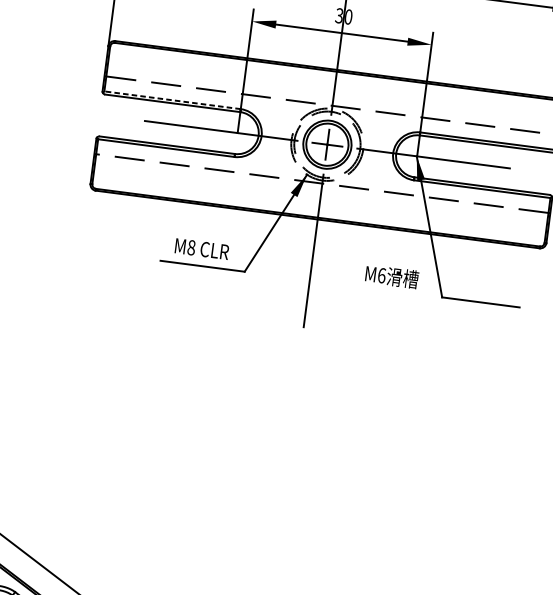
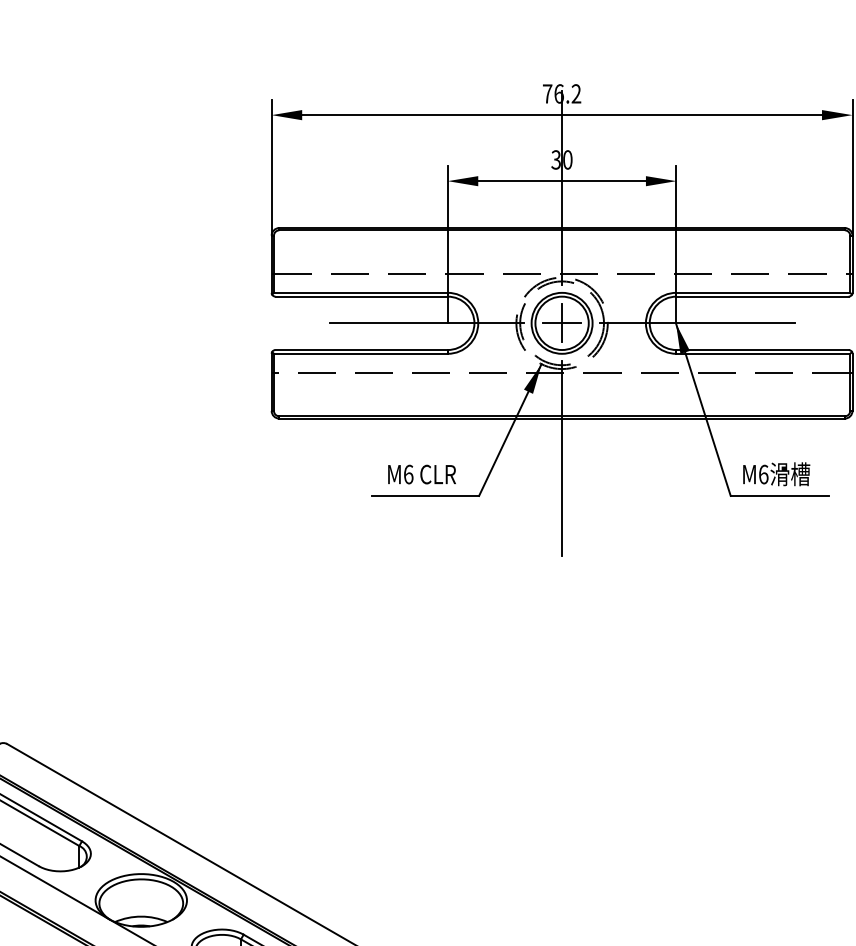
line: (172, 99) -> (360, 292), dashed -> solid
text: (191, 247) -> (408, 474), M8 -> M6
text: (391, 276) -> (776, 474), moved

